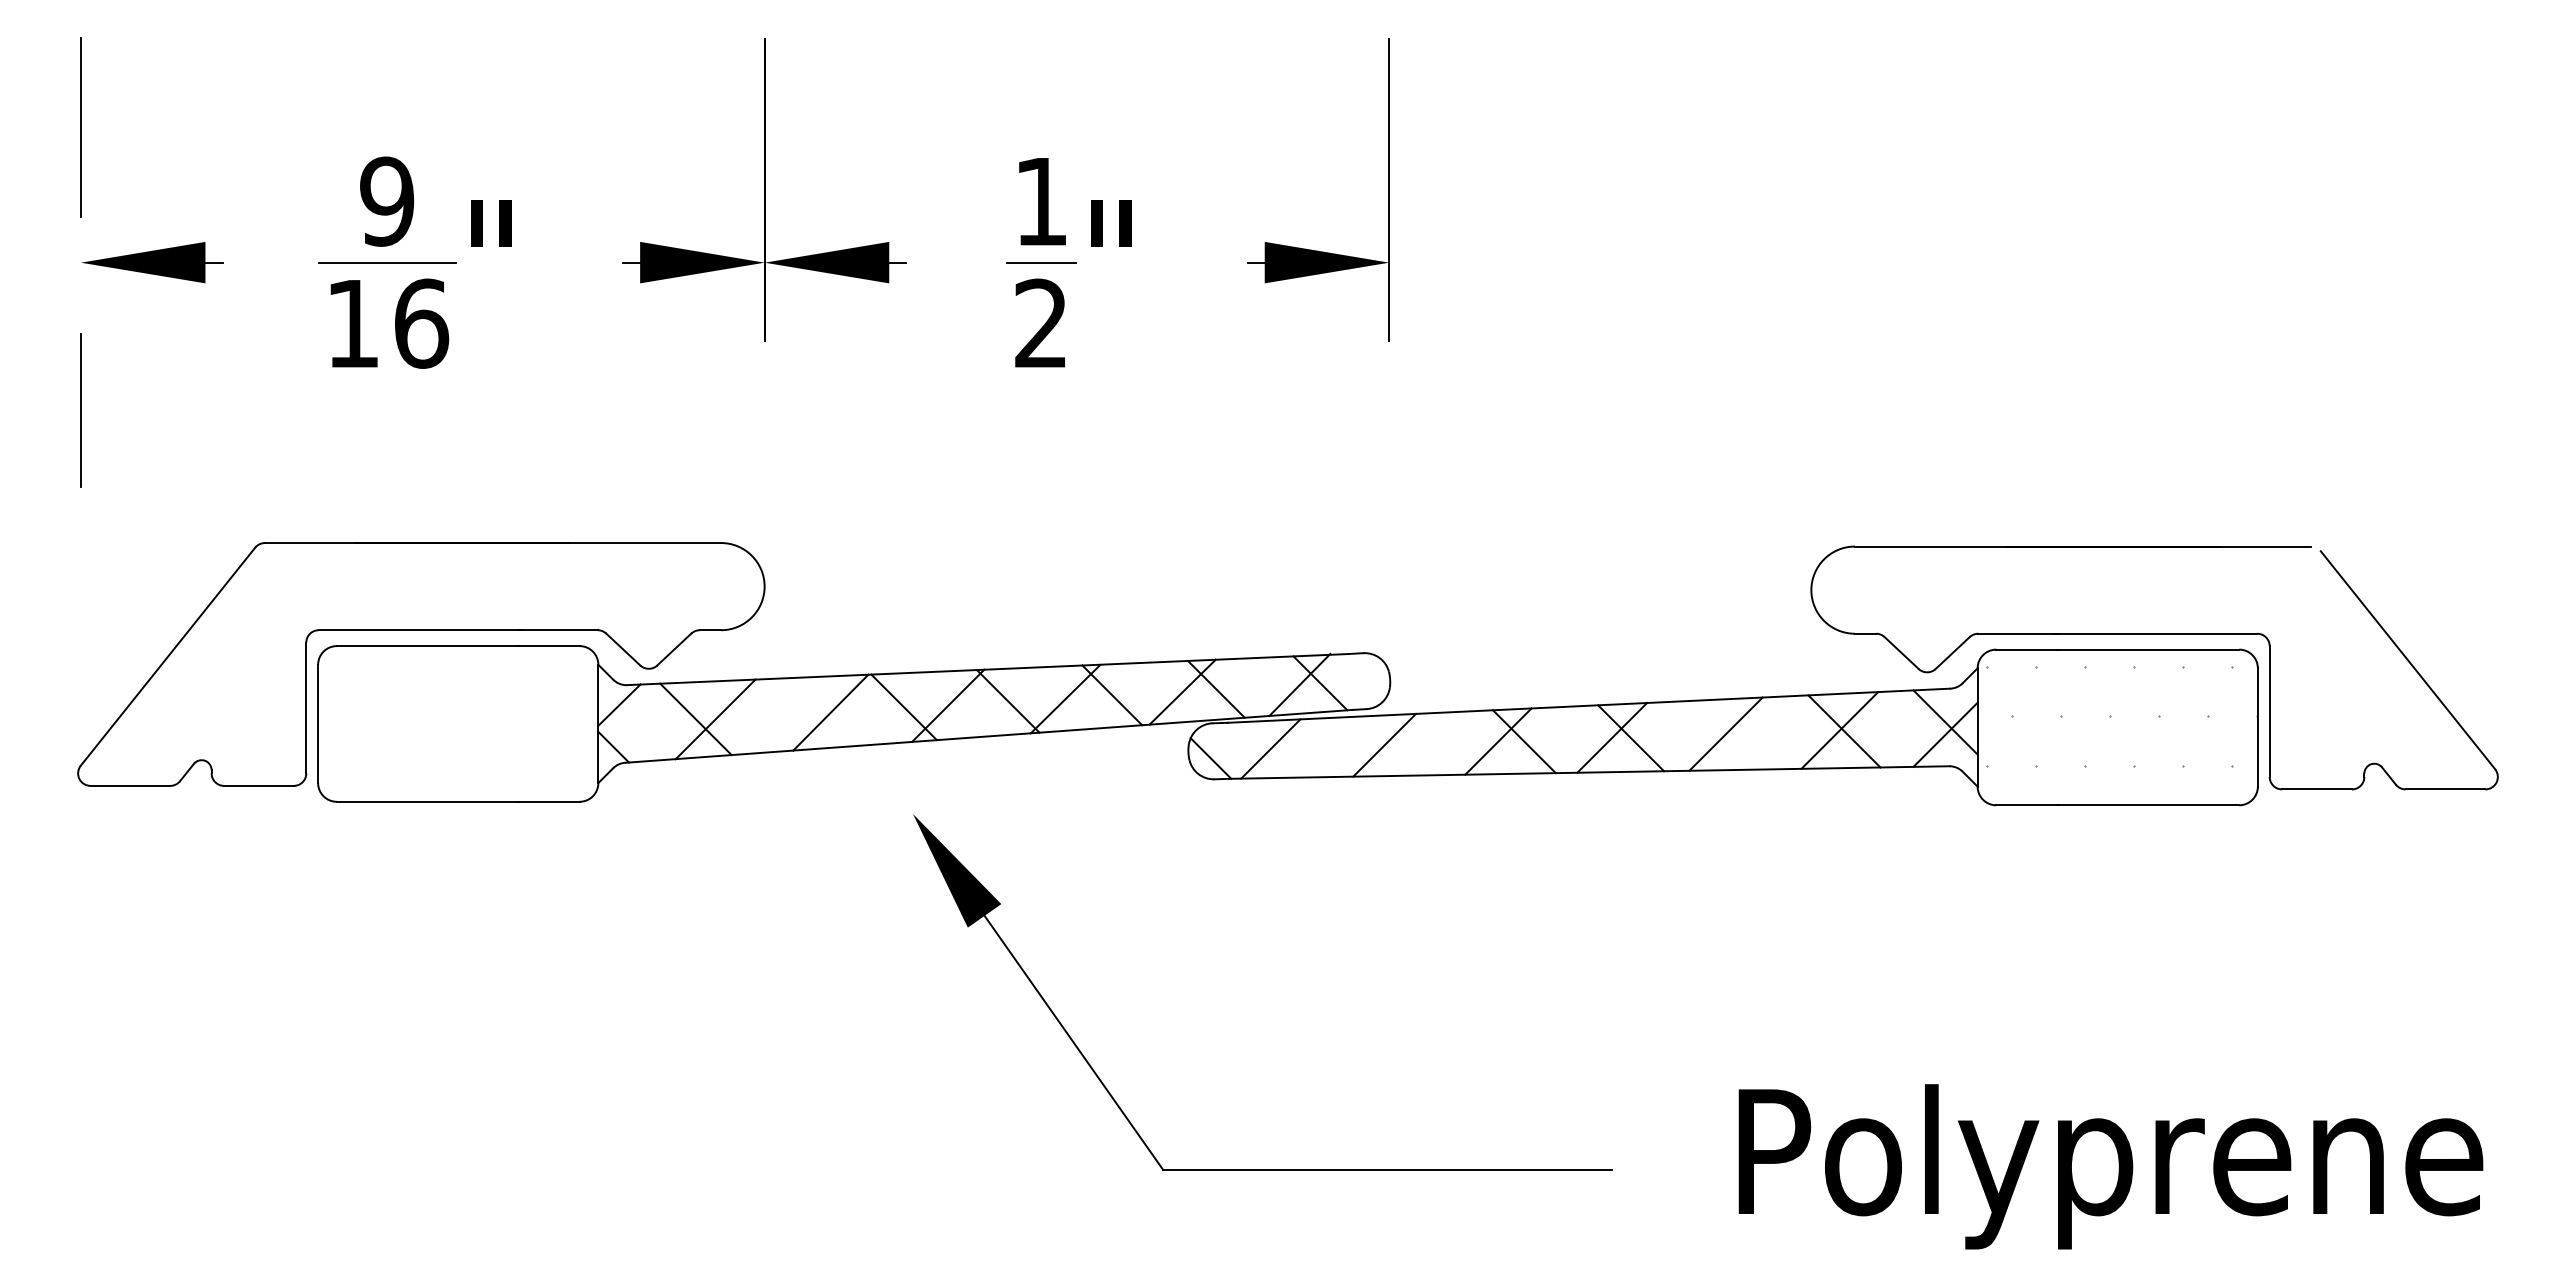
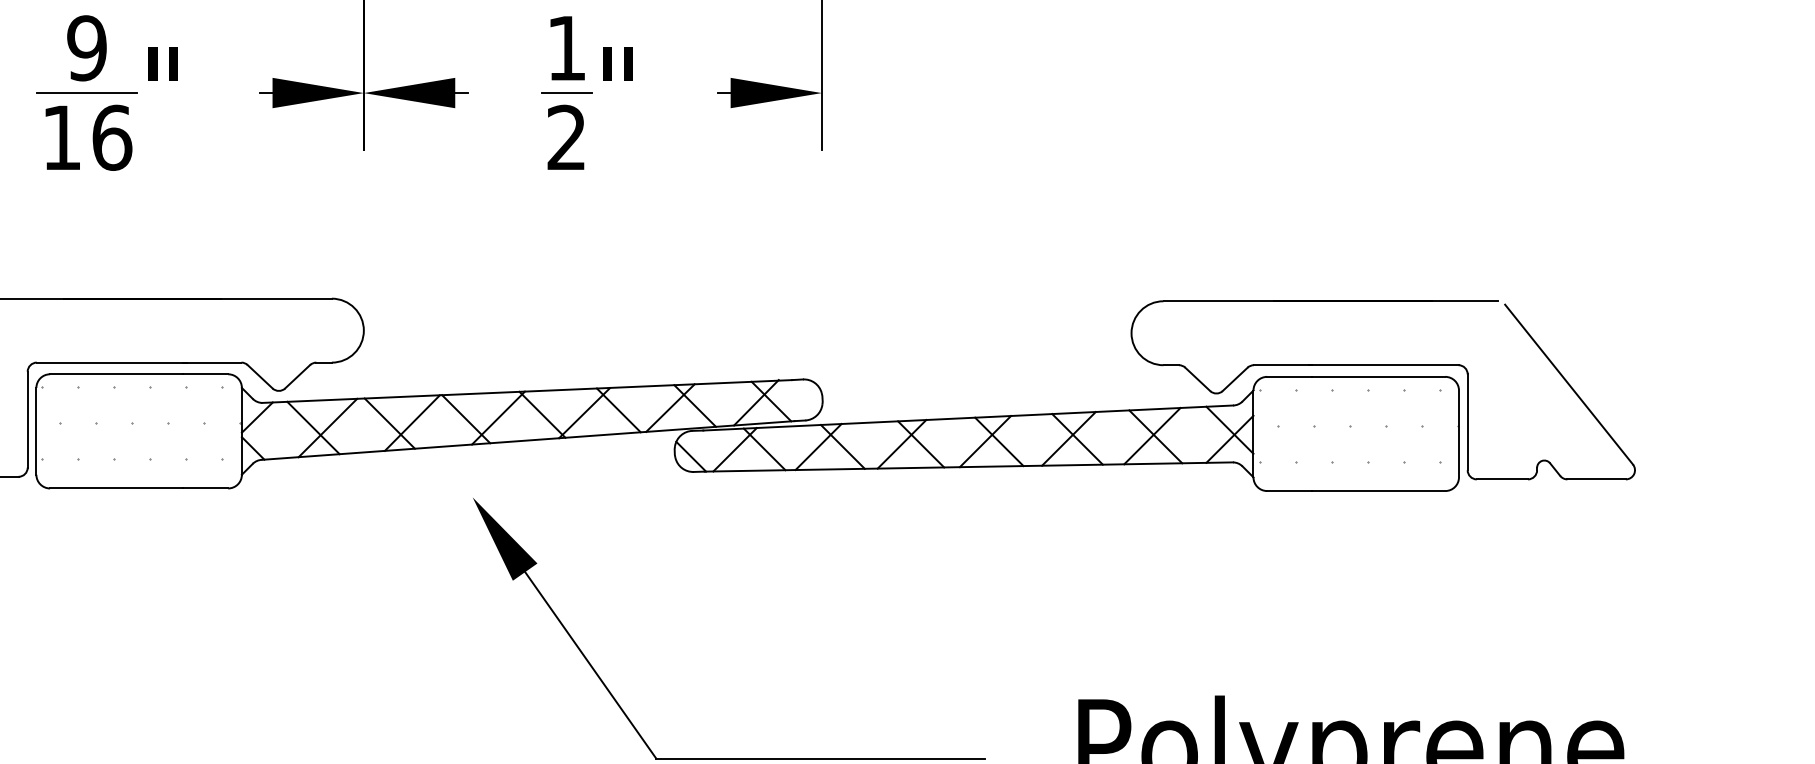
hatch: (460, 712) -> (140, 422), added
line: (799, 713) -> (389, 423), added
line: (1737, 734) -> (1077, 439), added
line: (1417, 745) -> (842, 447), added
line: (1310, 748) -> (764, 449), added

